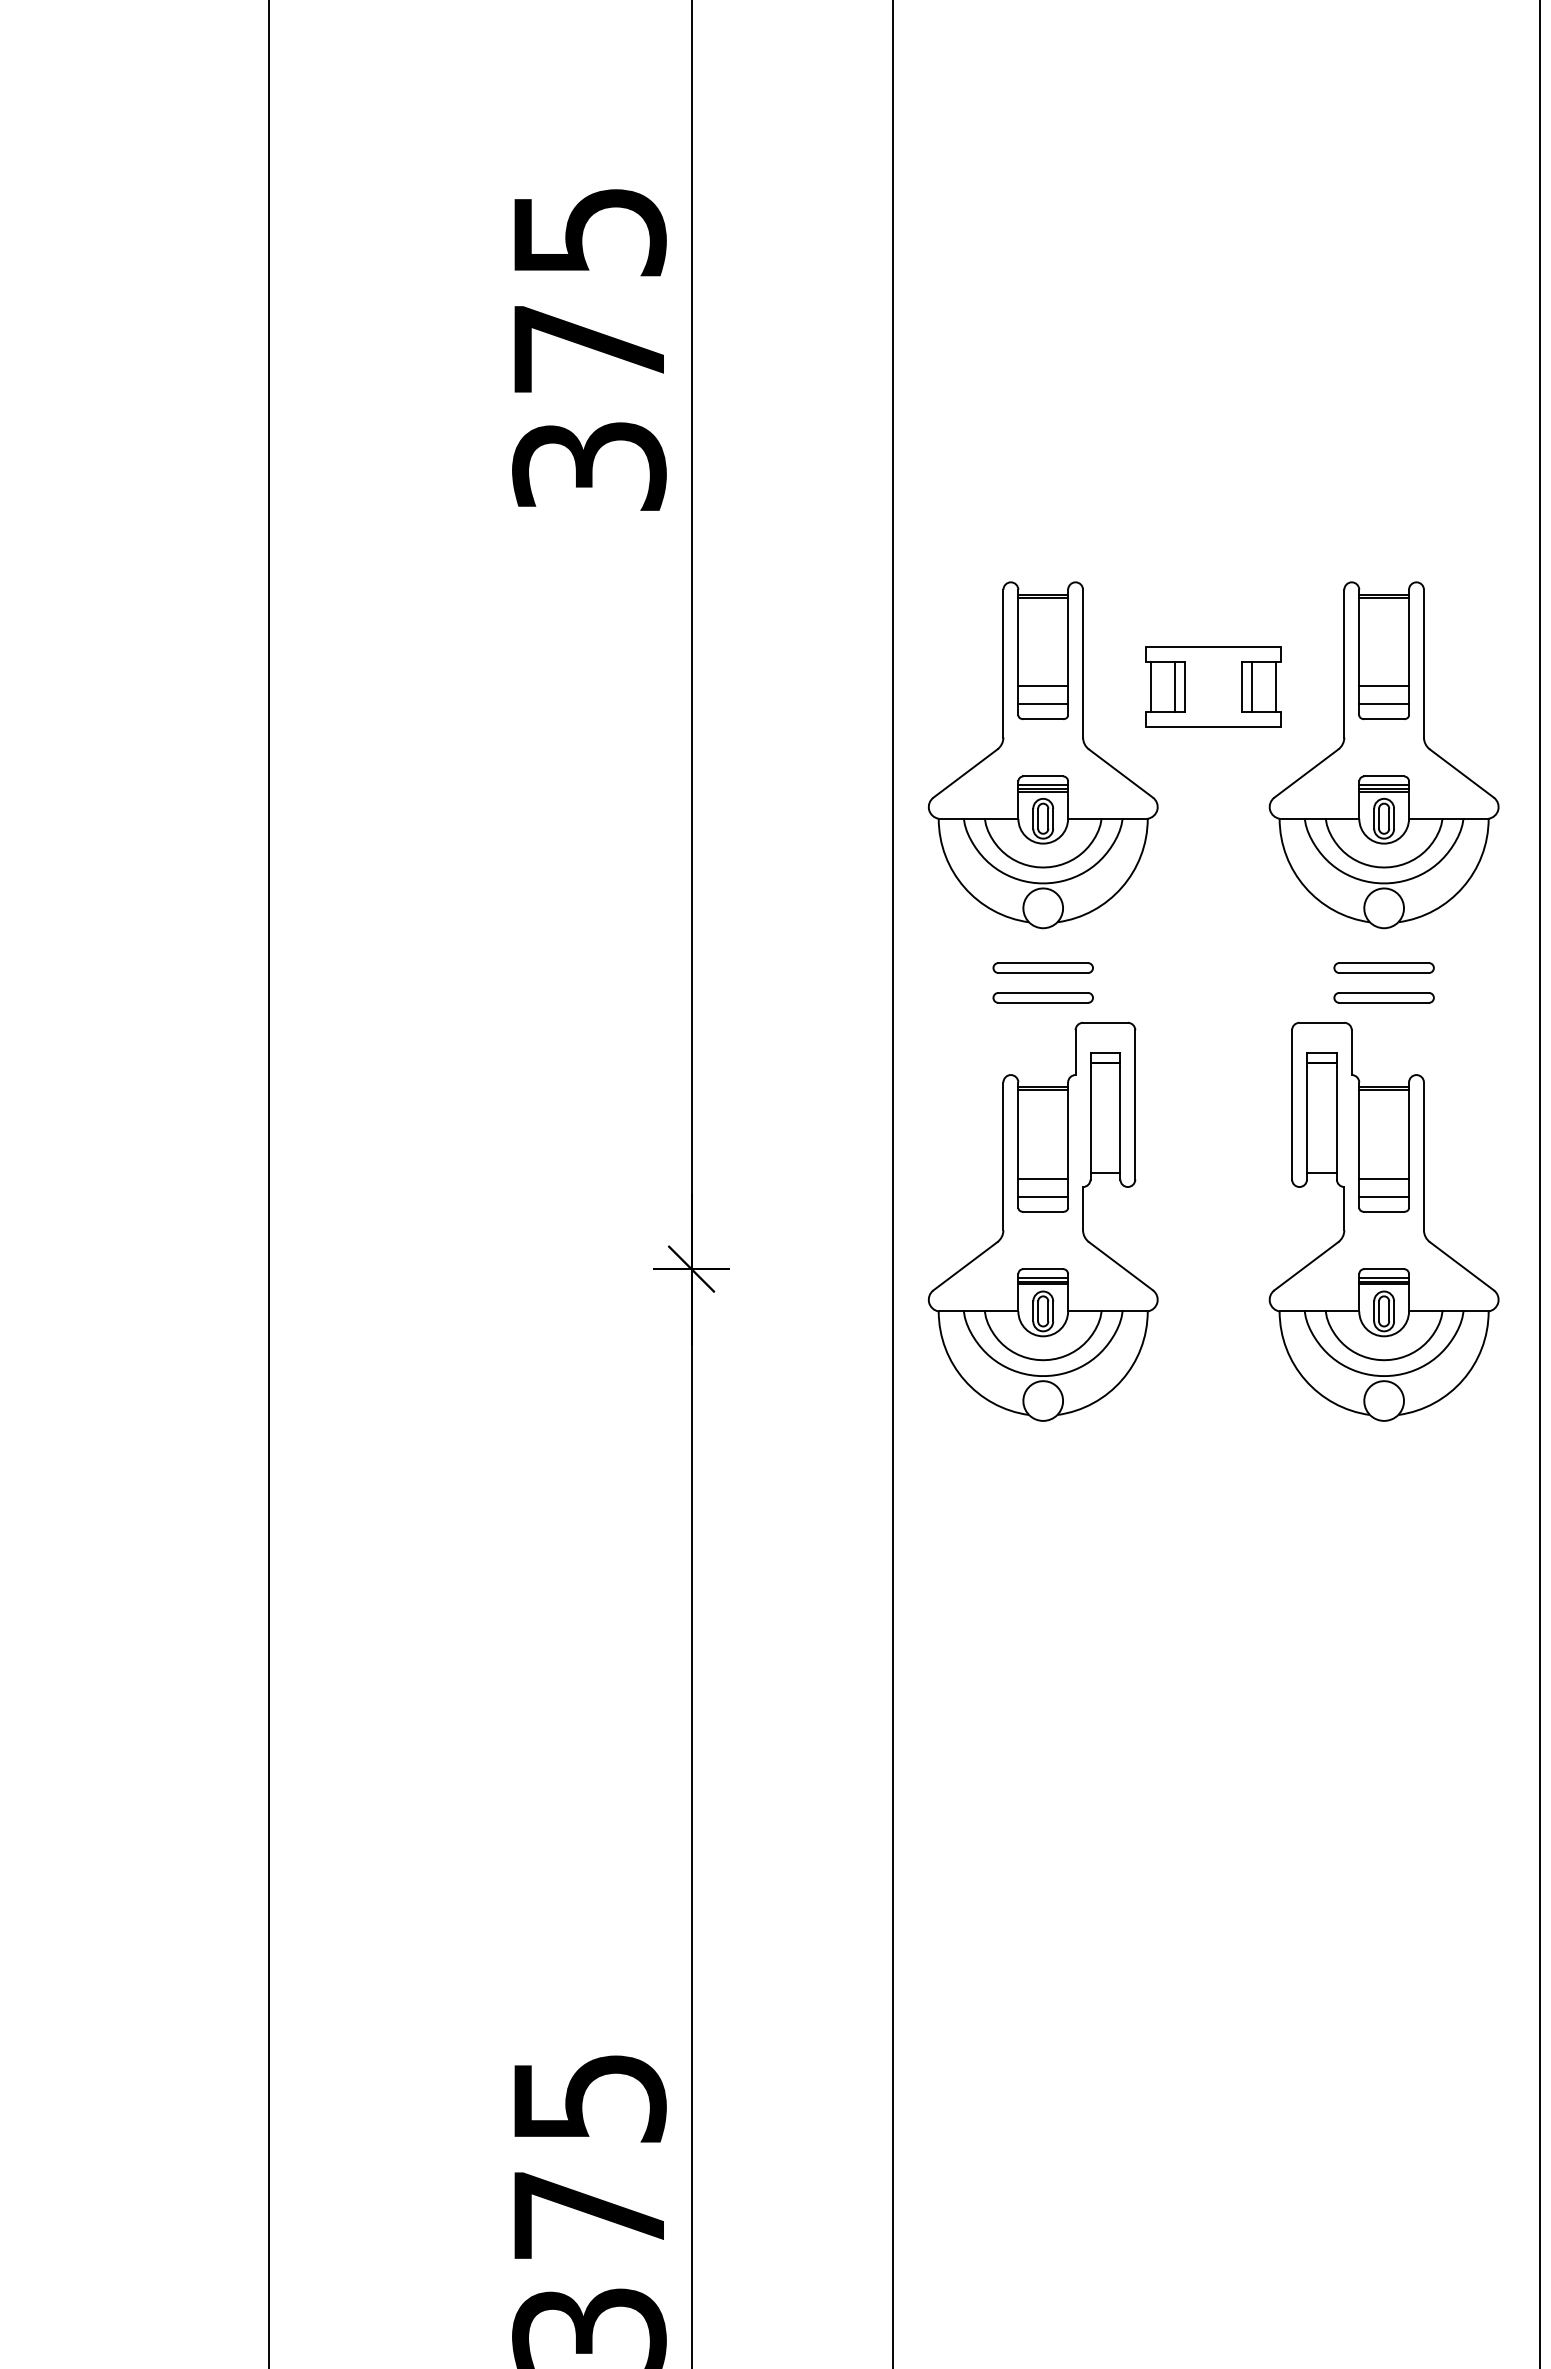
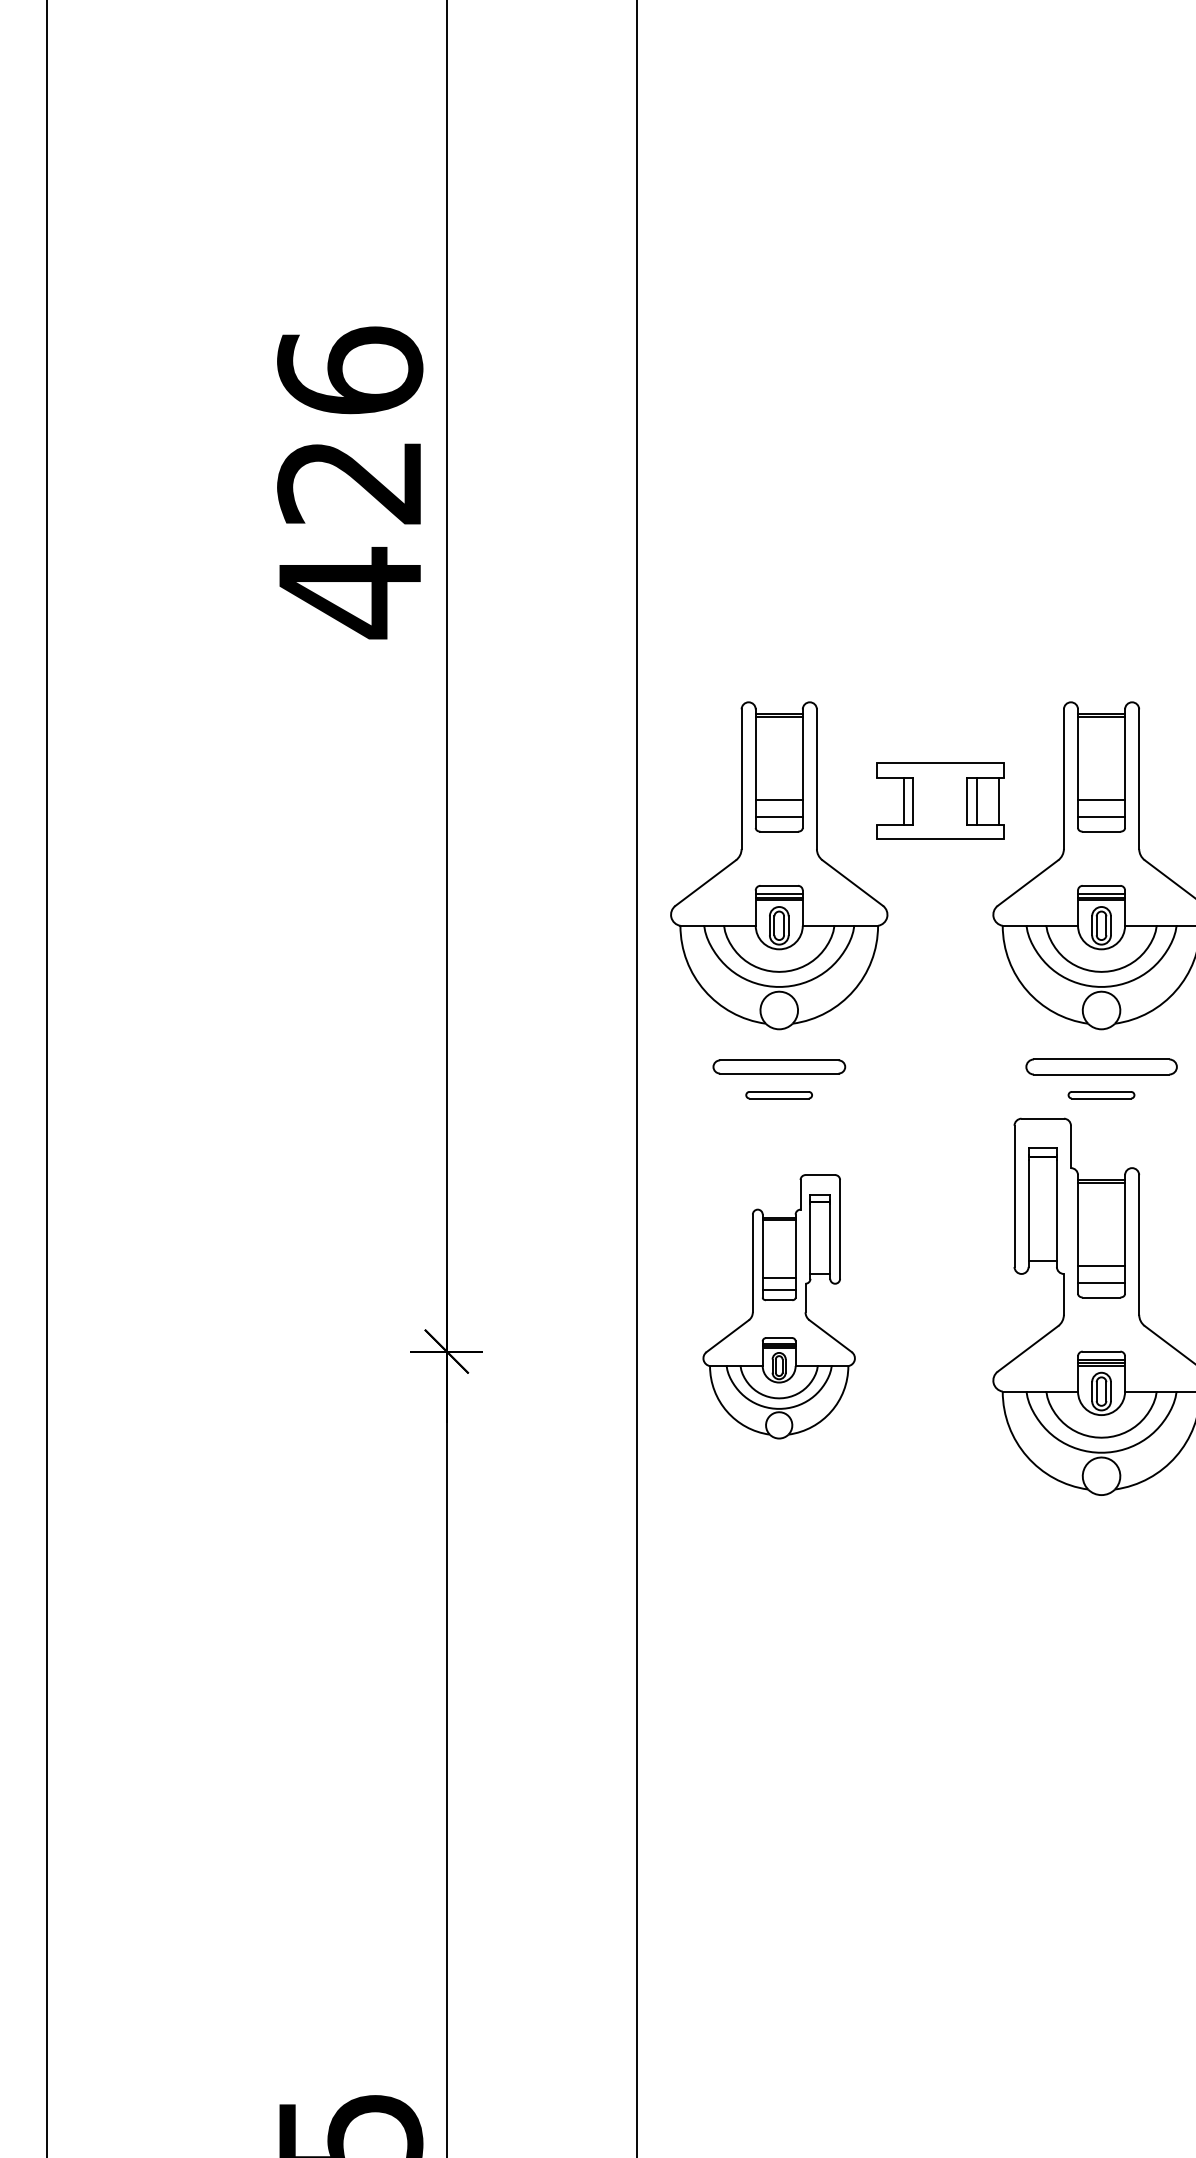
text: (589, 349) -> (350, 482), 375 -> 426
line: (1151, 686) -> (881, 800), removed
part: (1042, 967) -> (778, 1066), size x1.4
part: (1383, 967) -> (1100, 1066), size x1.6
part: (1042, 997) -> (778, 1094), size x0.7
part: (1383, 997) -> (1100, 1094), size x0.7
part: (1042, 1221) -> (778, 1306), size x0.7

